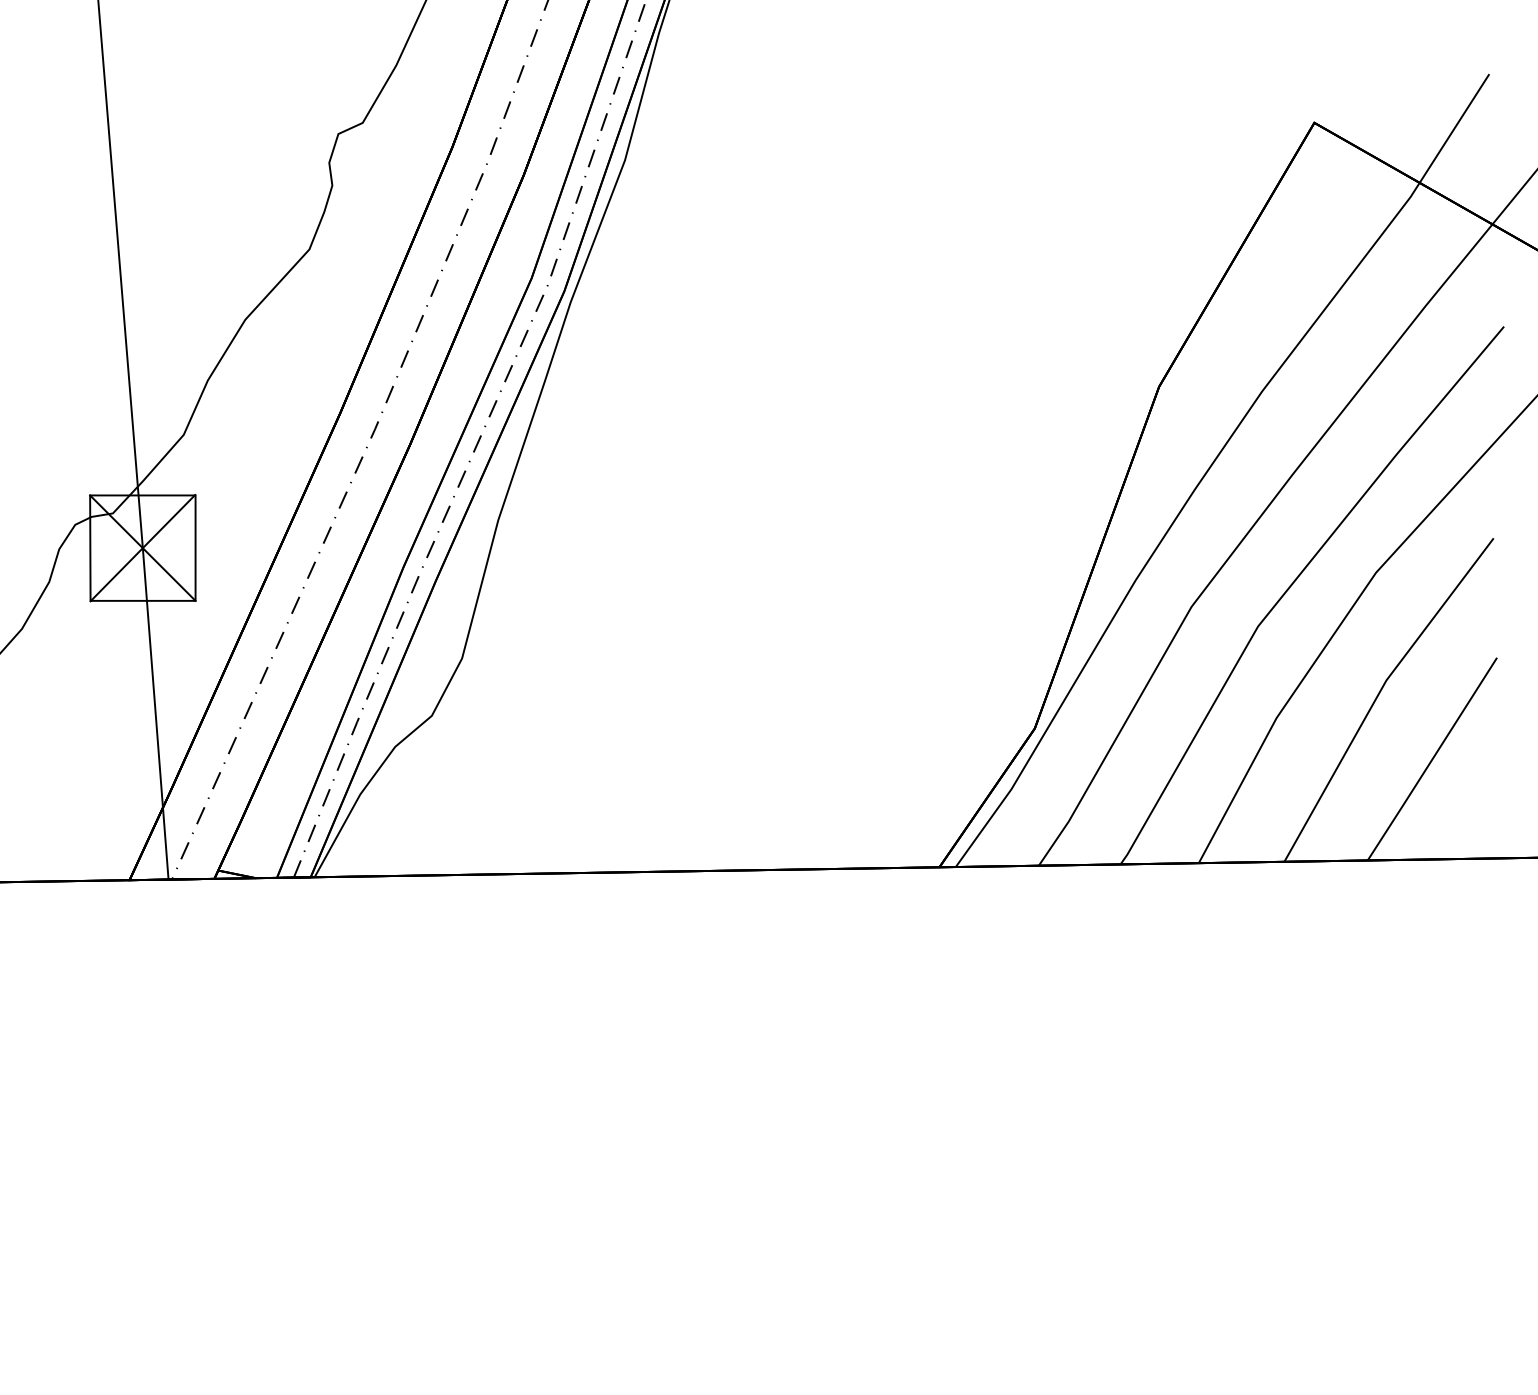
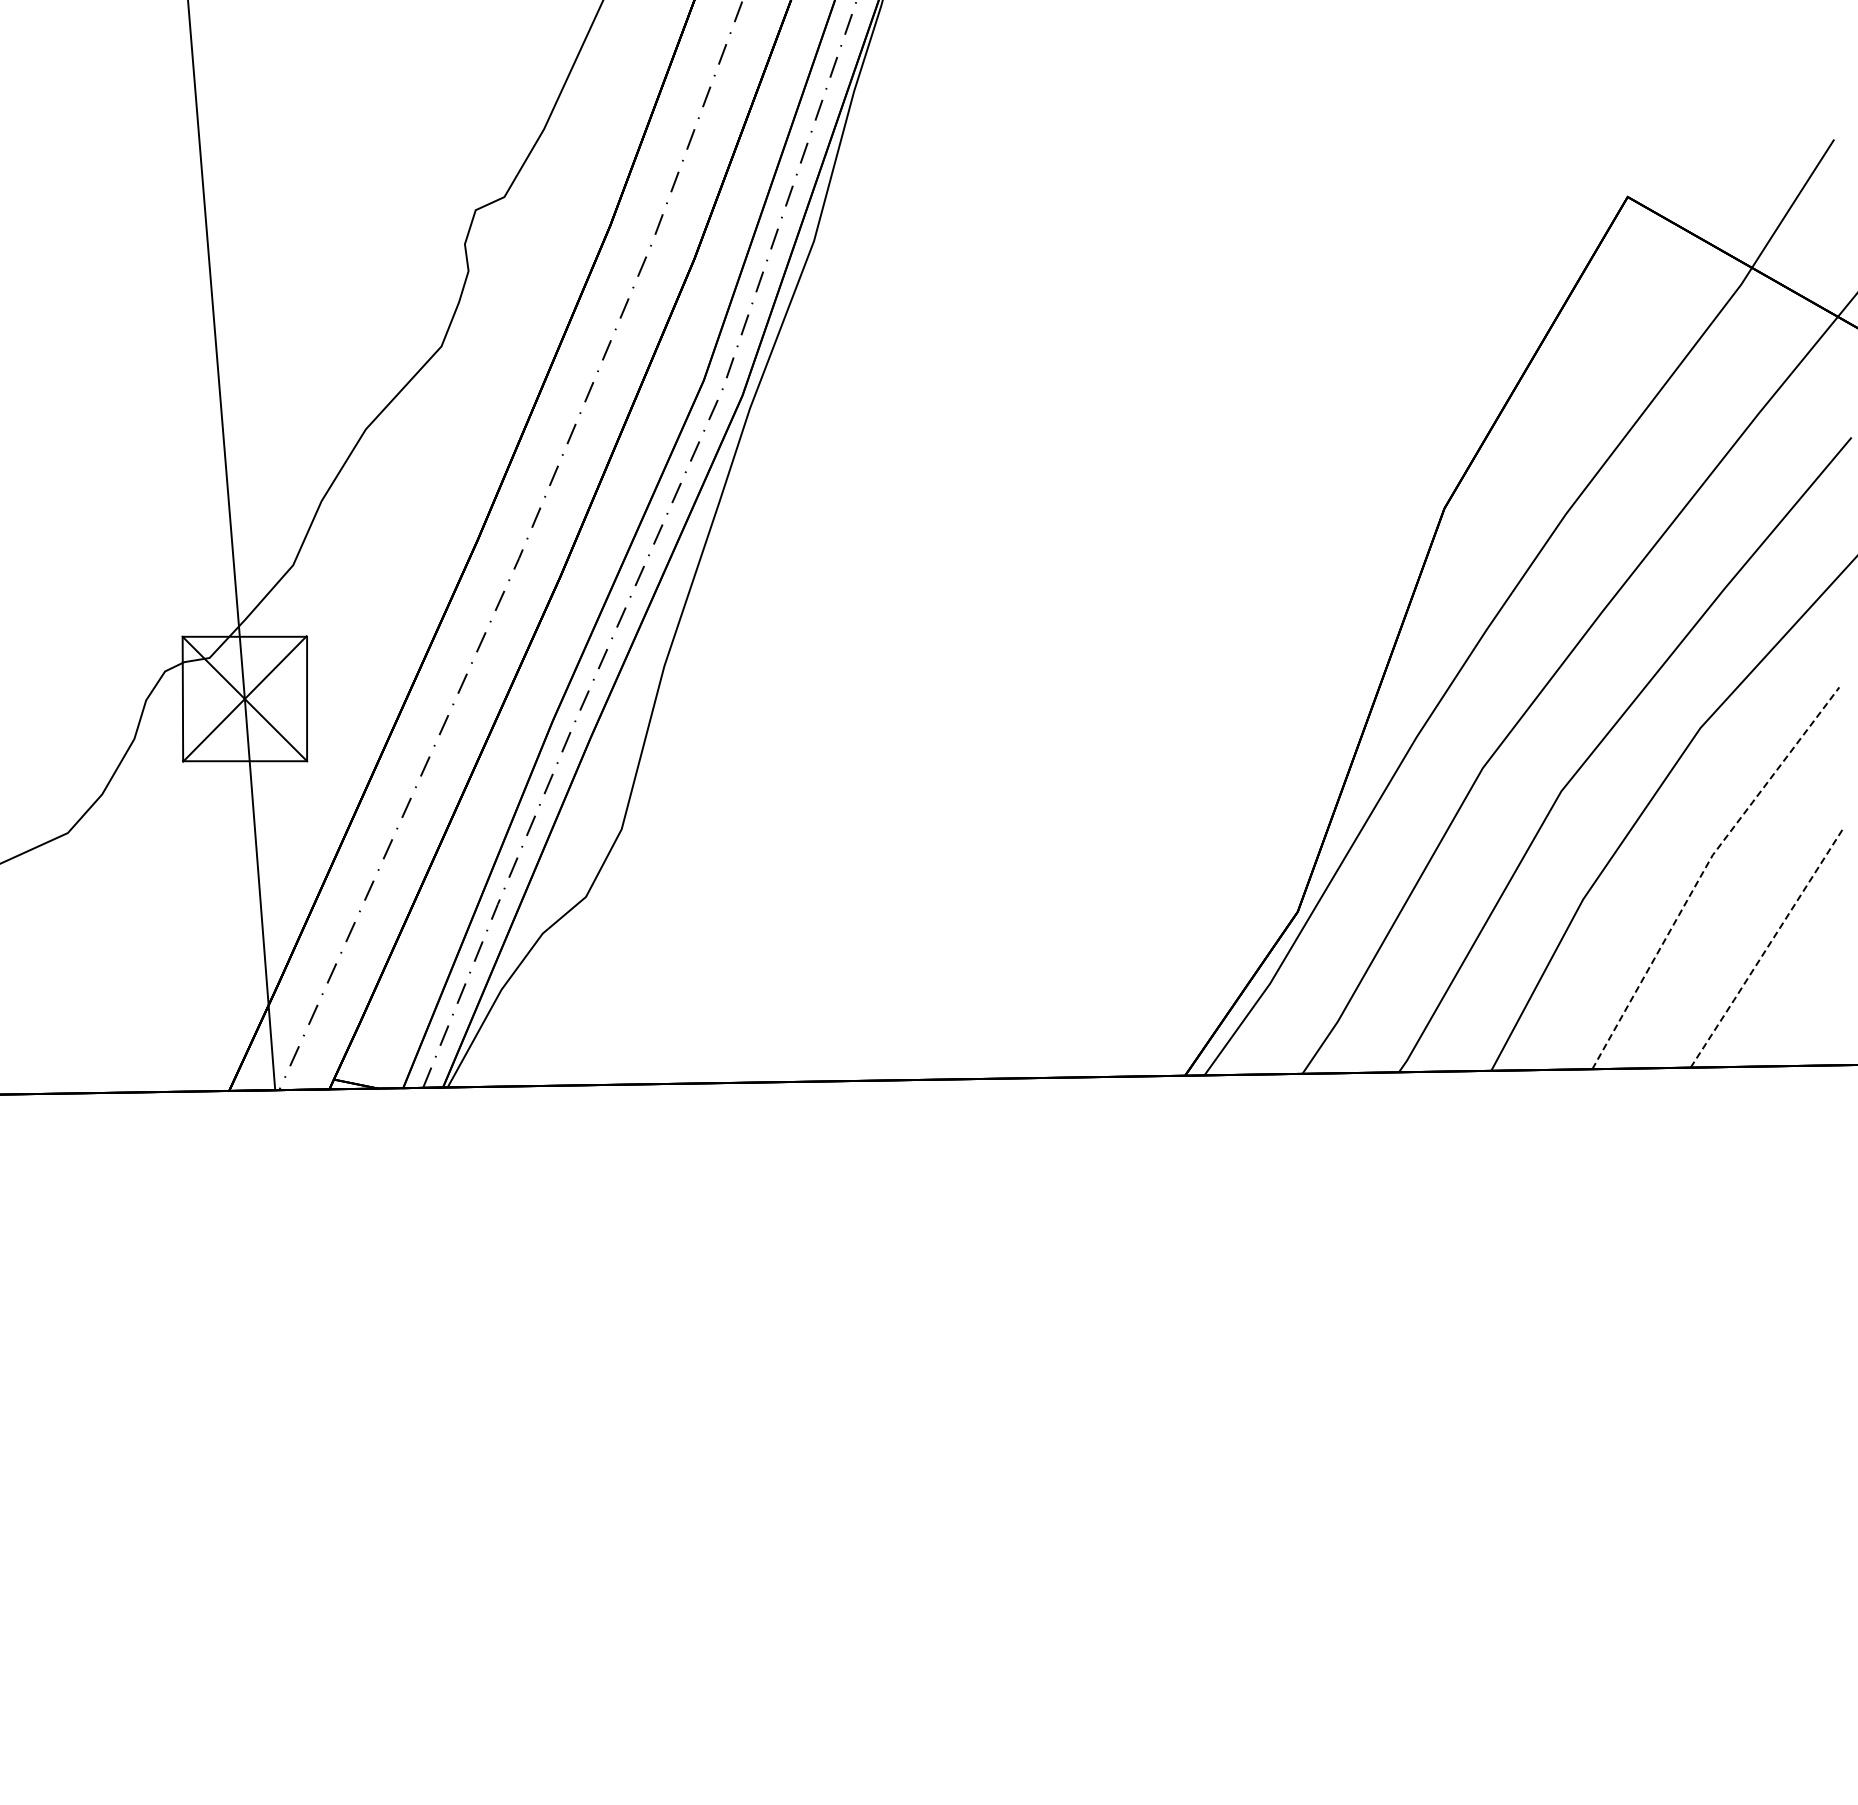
line: (1379, 692) -> (1704, 869), solid -> dashed
line: (1431, 759) -> (1766, 948), solid -> dashed

